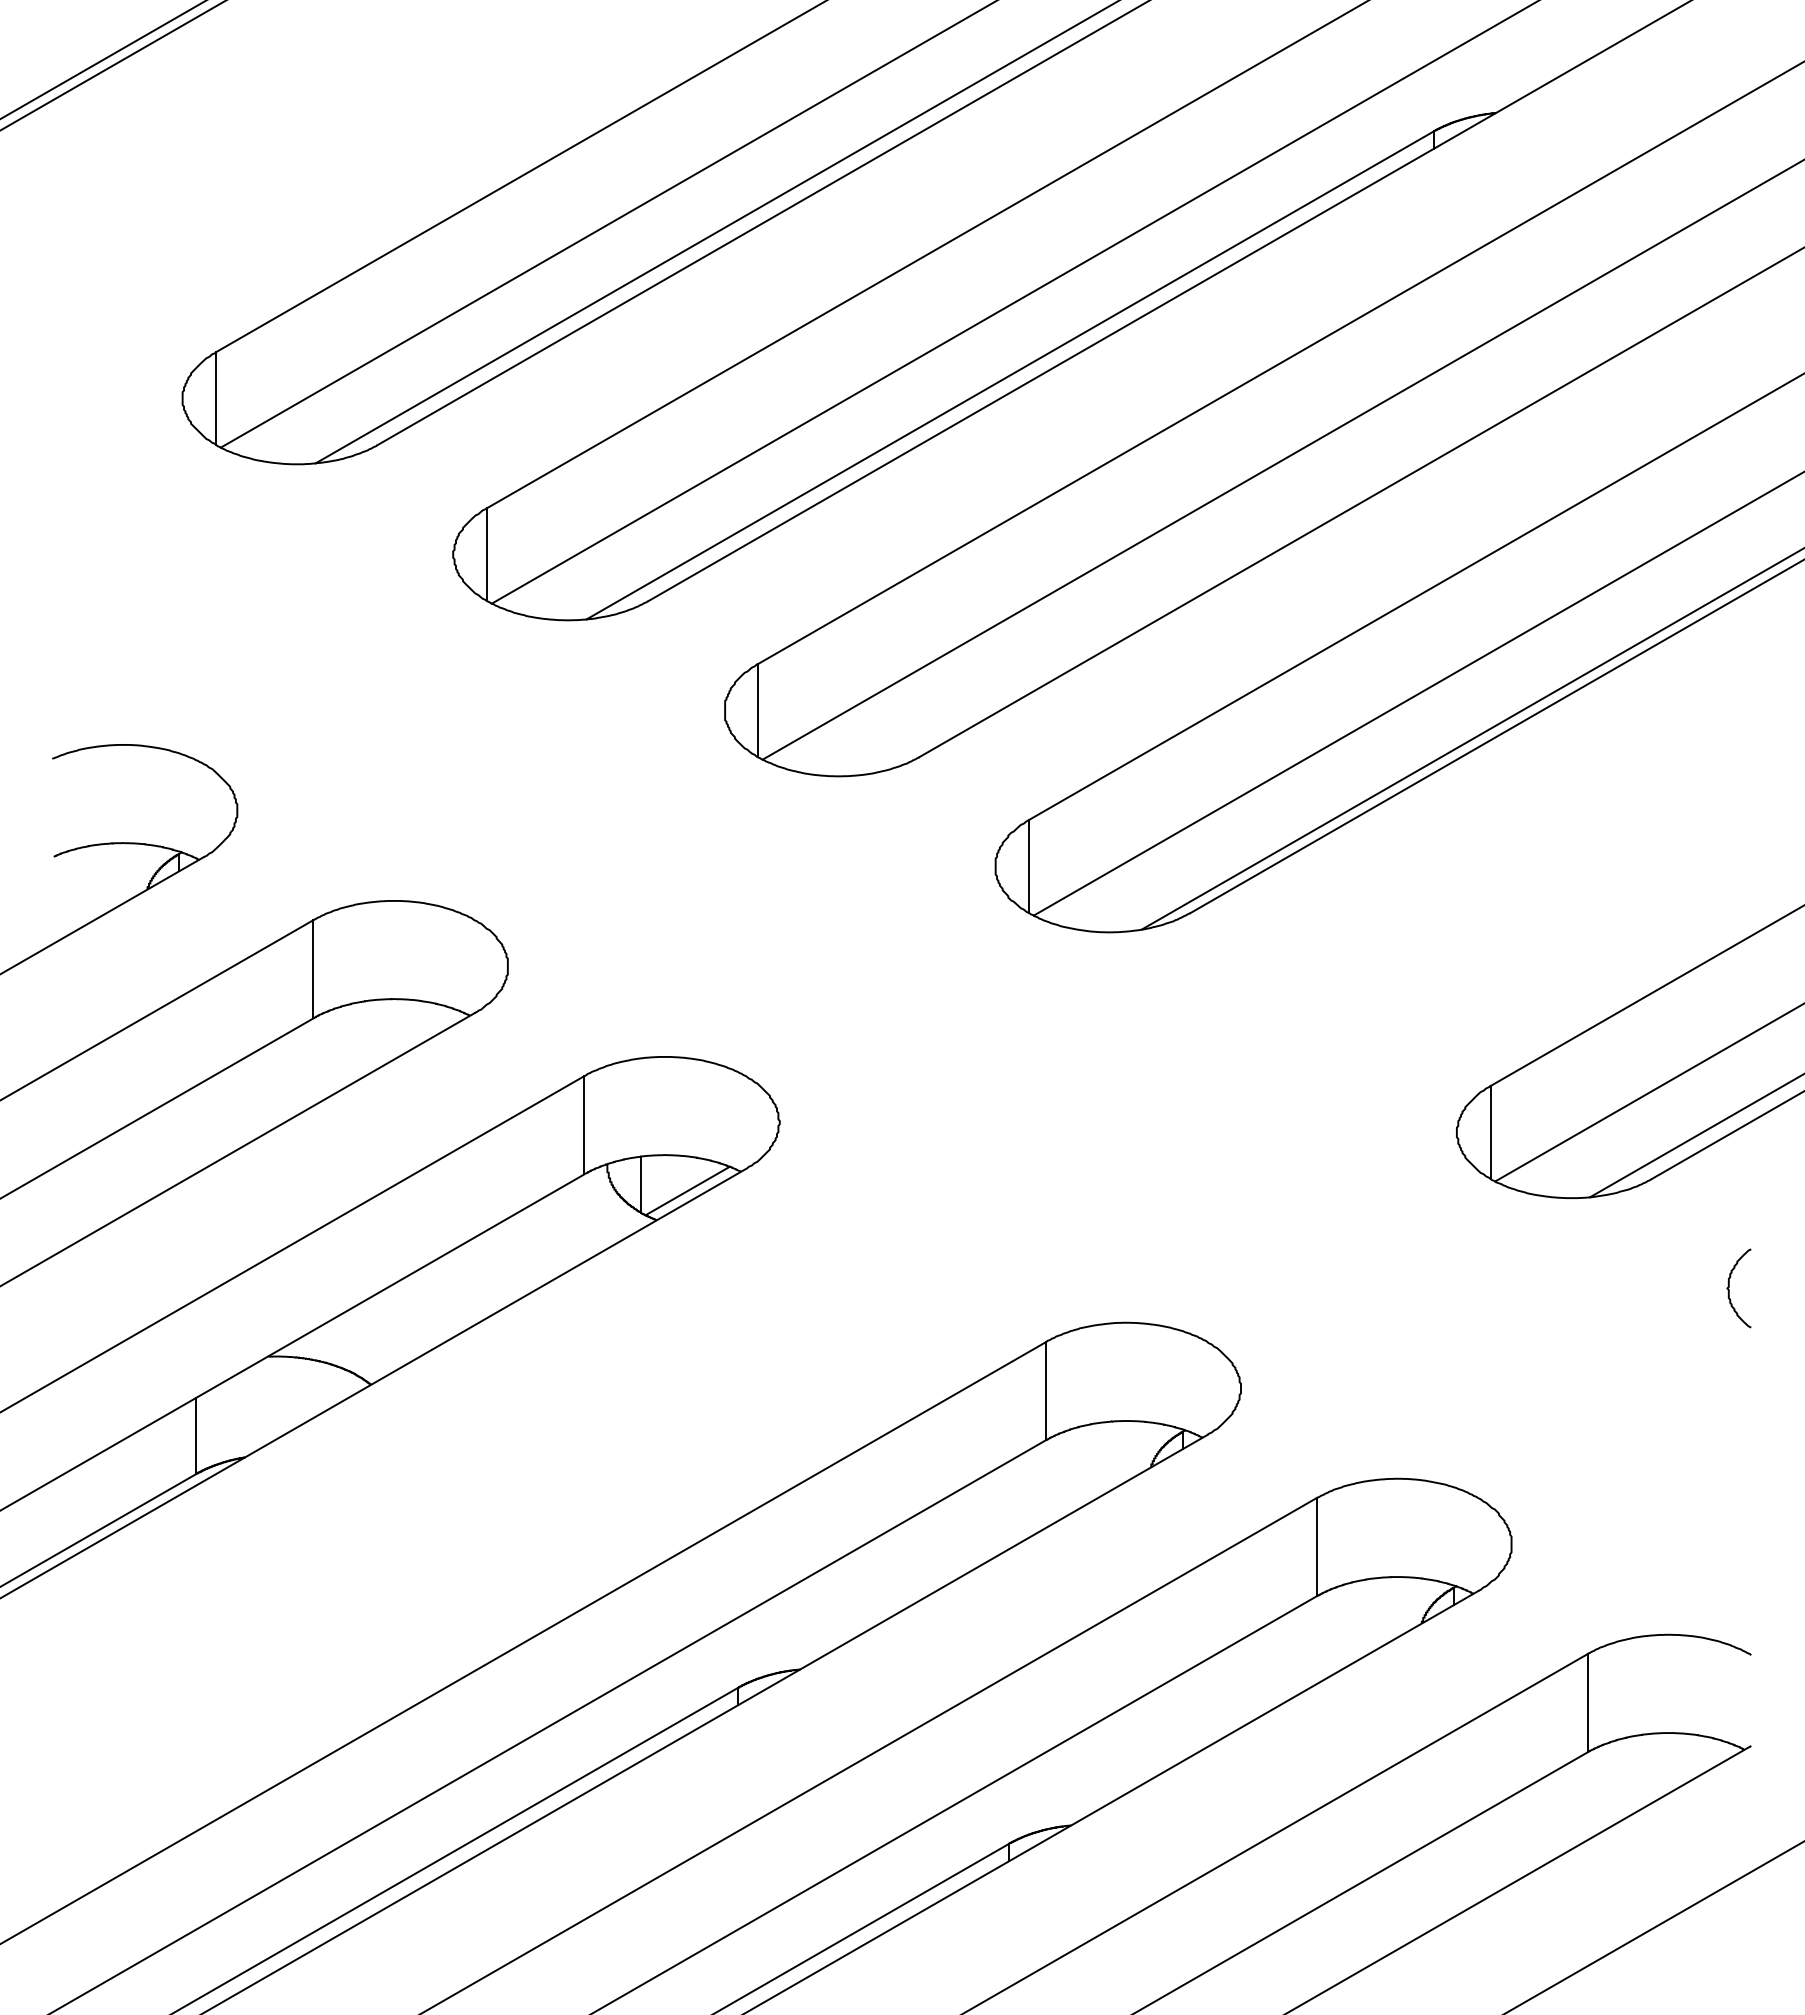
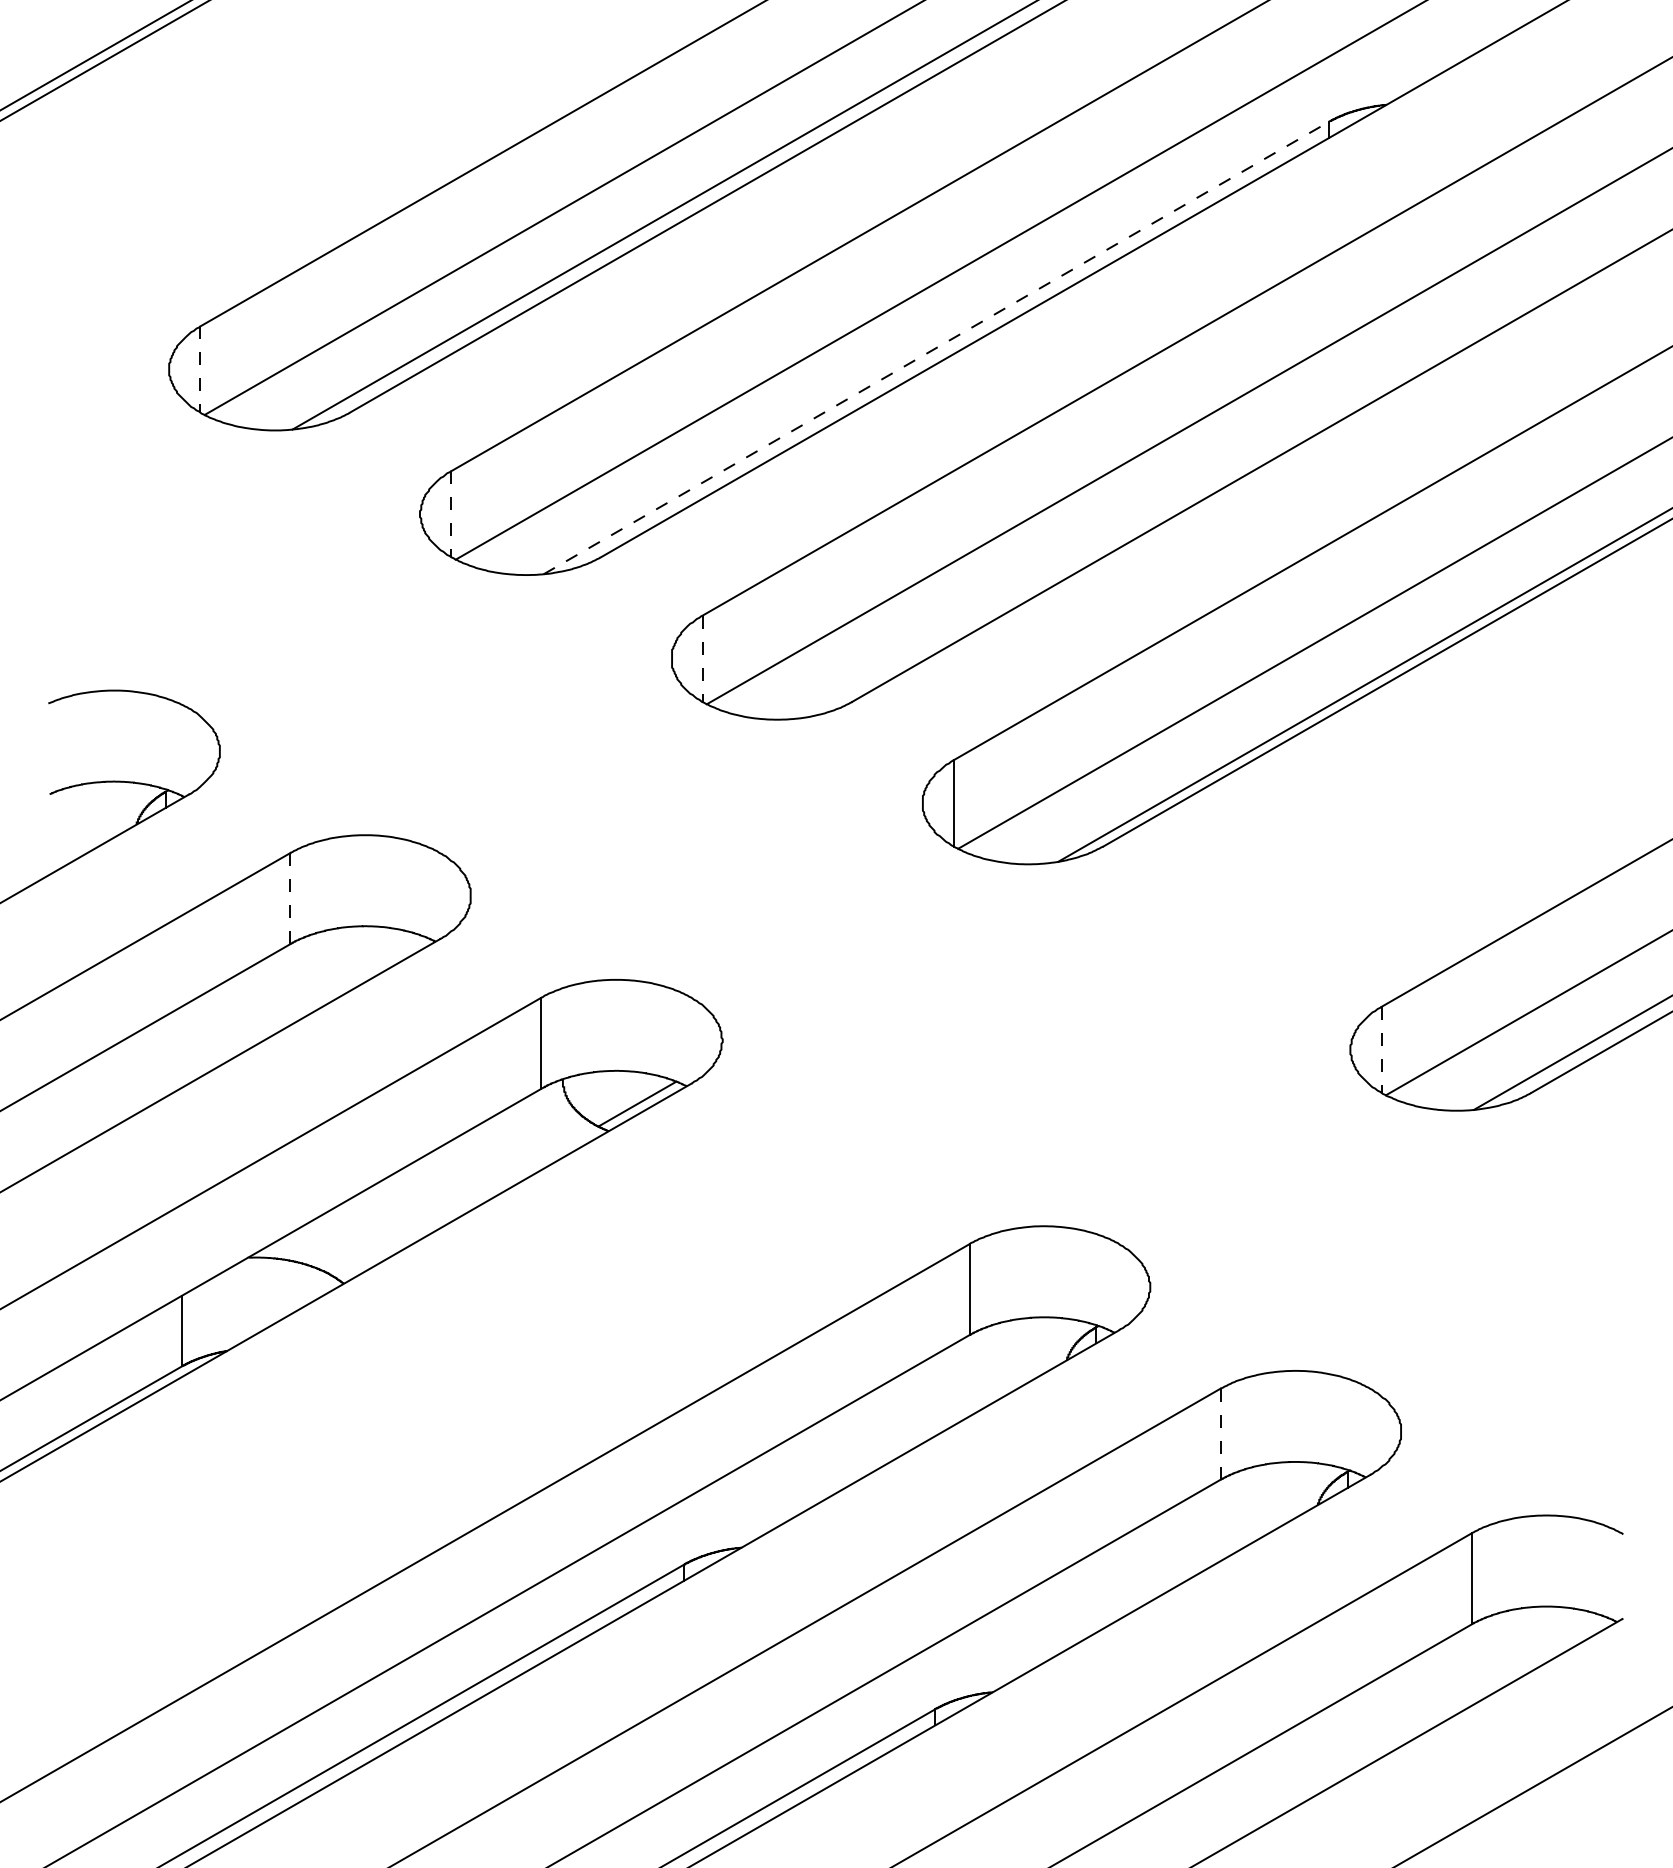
line: (1010, 375) -> (936, 348), solid -> dashed
line: (216, 399) -> (200, 370), solid -> dashed
line: (487, 555) -> (451, 514), solid -> dashed
line: (758, 710) -> (703, 658), solid -> dashed
line: (313, 969) -> (290, 898), solid -> dashed
line: (1490, 1132) -> (1381, 1049), solid -> dashed
line: (641, 1184) -> (594, 1098), removed
curve: (1729, 1287) -> (1603, 1193), removed
line: (1316, 1547) -> (1220, 1434), solid -> dashed

